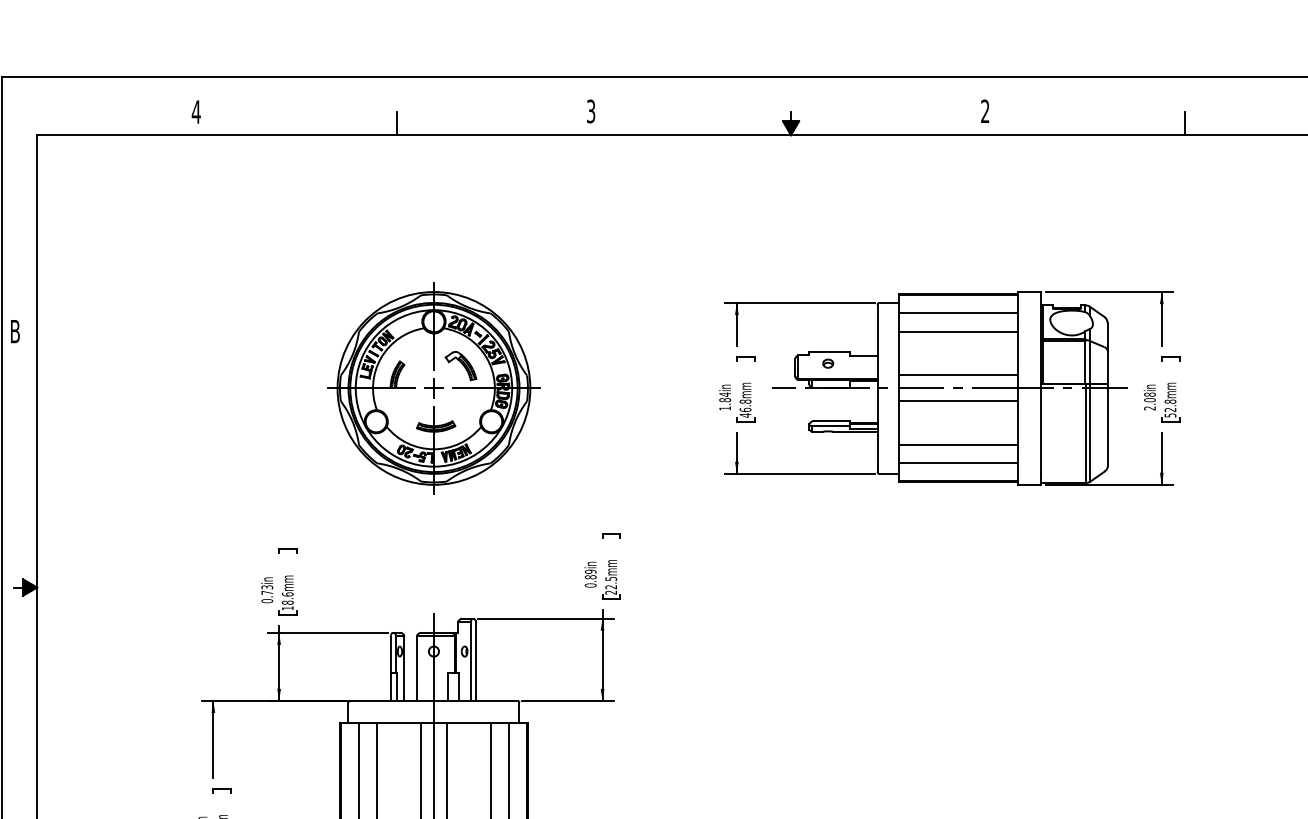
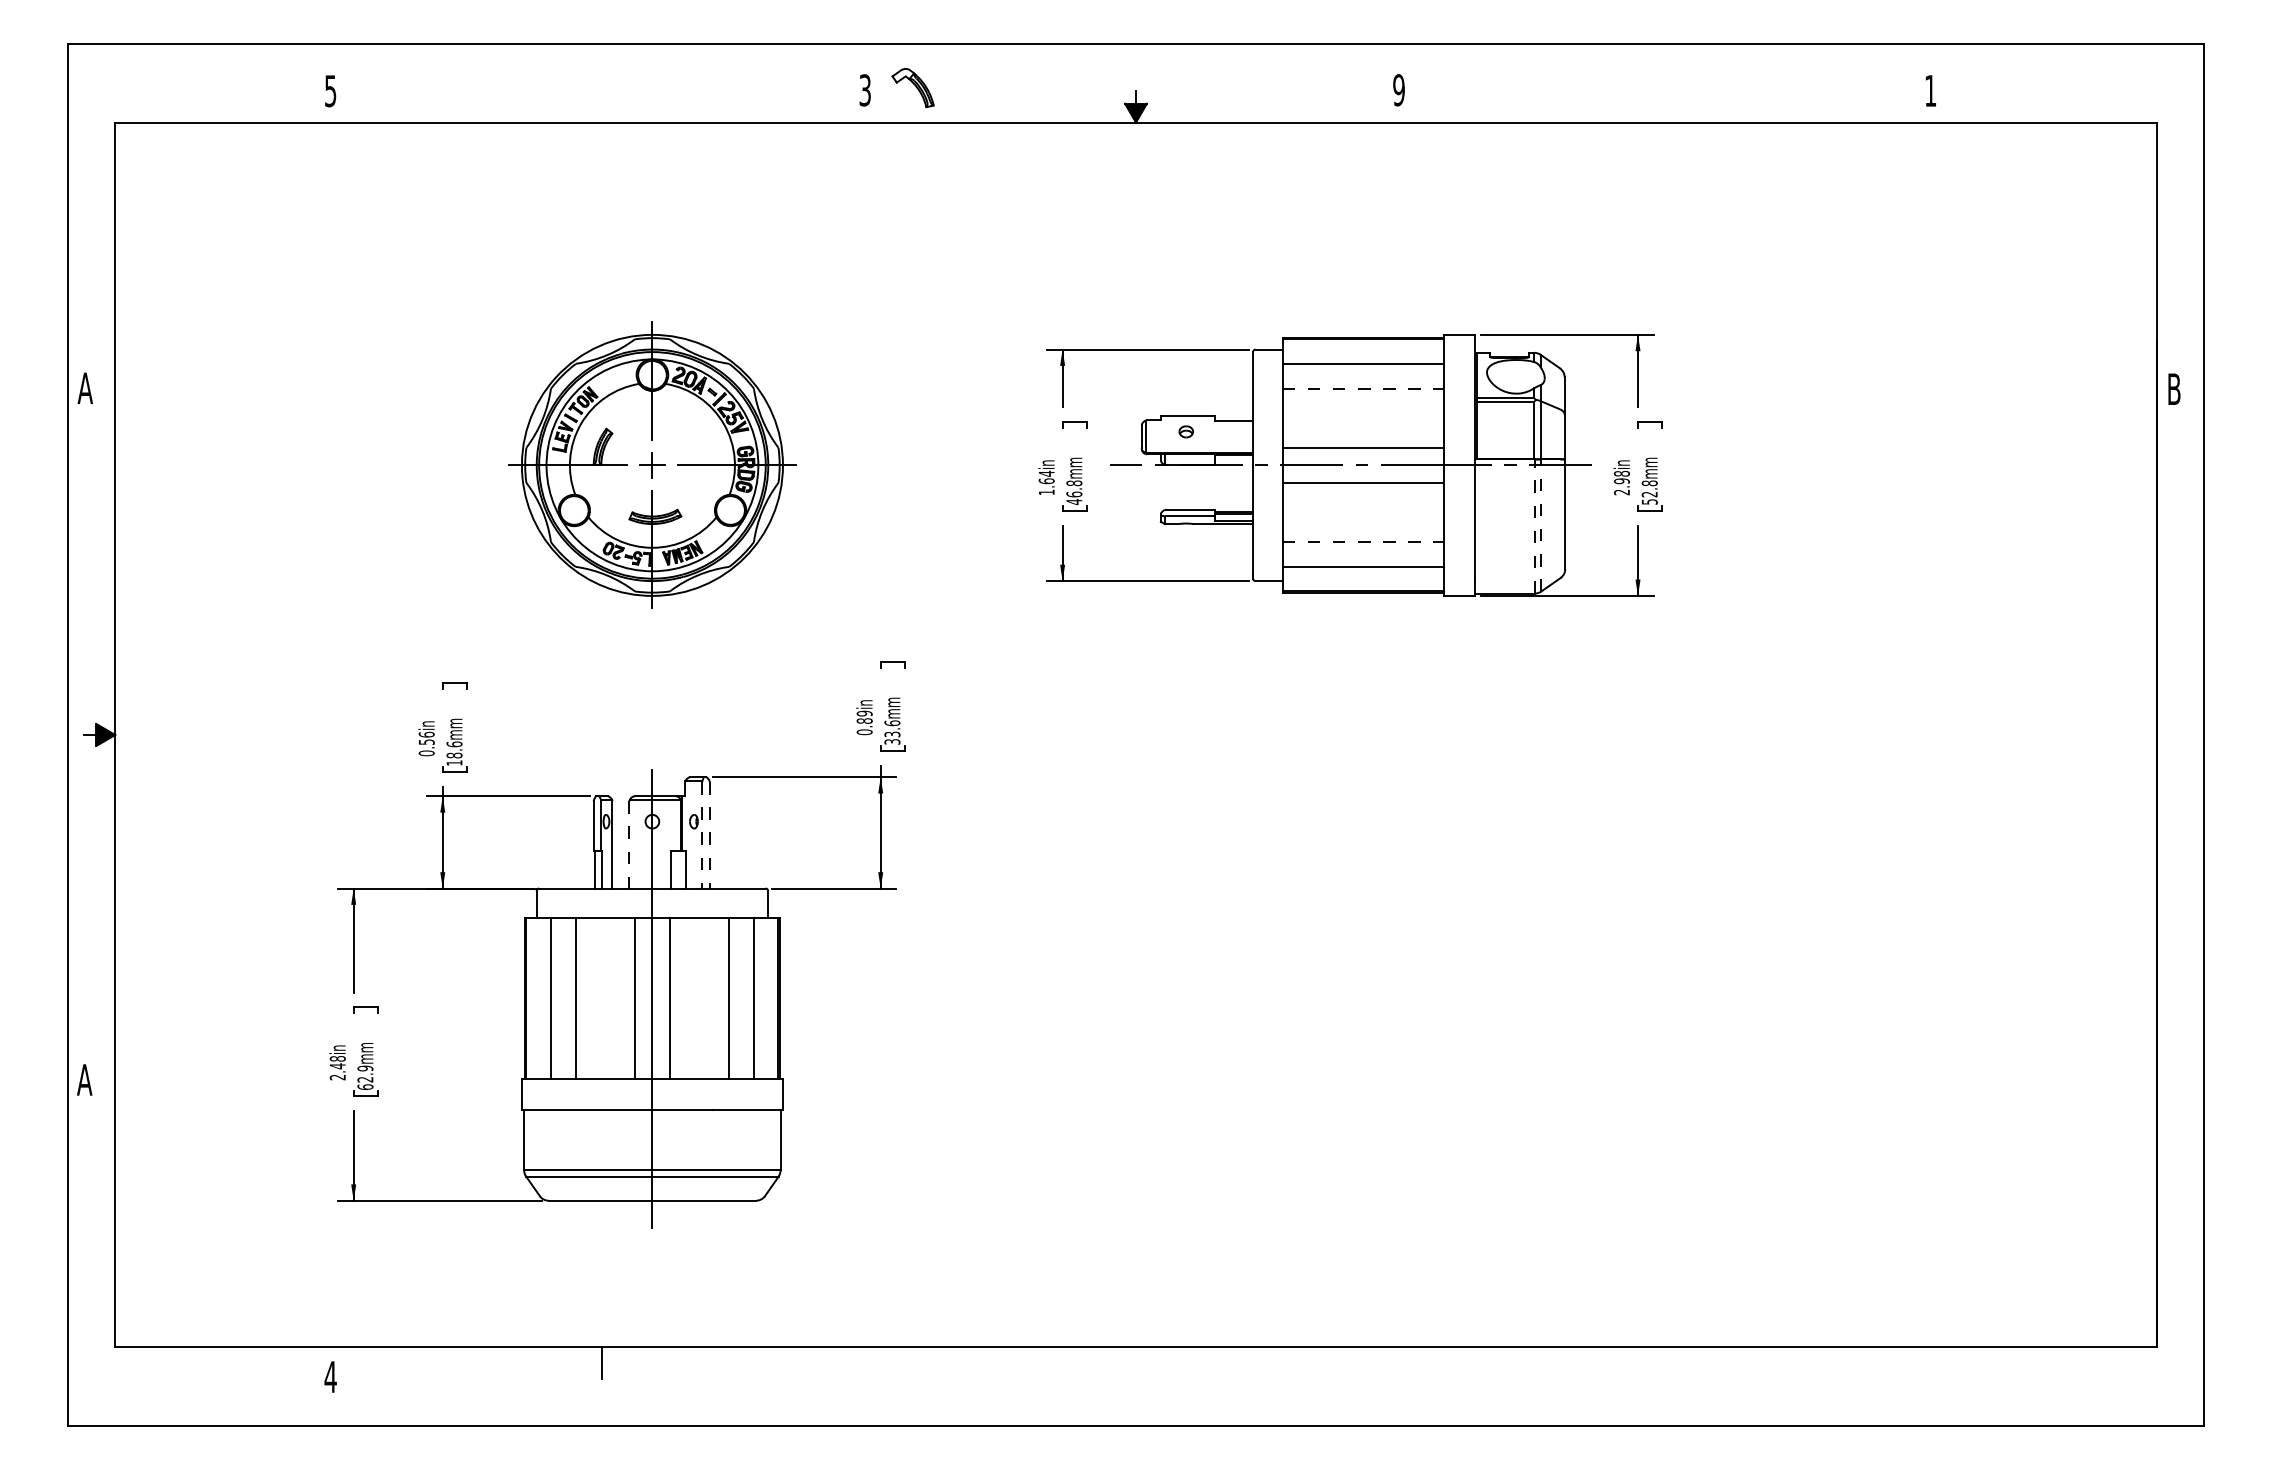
text: (984, 111) -> (1398, 90), 2 -> 9
text: (196, 112) -> (330, 91), 4 -> 5
line: (397, 123) -> (602, 106), removed
line: (1185, 123) -> (1669, 106), removed
text: (14, 330) -> (84, 387), B -> A
line: (959, 331) -> (1363, 388), solid -> dashed
part: (460, 366) -> (912, 88), moved
text: (724, 400) -> (1046, 481), 1.84in -> 1.64in
text: (1149, 400) -> (1621, 481), 2.08in -> 2.98in
line: (1090, 432) -> (1541, 525), solid -> dashed
line: (1085, 433) -> (1534, 526), solid -> dashed
line: (959, 445) -> (1363, 542), solid -> dashed
text: (611, 585) -> (892, 732), 22.5mm -> 33.6mm
text: (267, 589) -> (426, 737), 0.73in -> 0.56in
line: (470, 661) -> (702, 835), solid -> dashed
line: (476, 661) -> (709, 835), solid -> dashed
line: (417, 668) -> (629, 844), solid -> dashed

